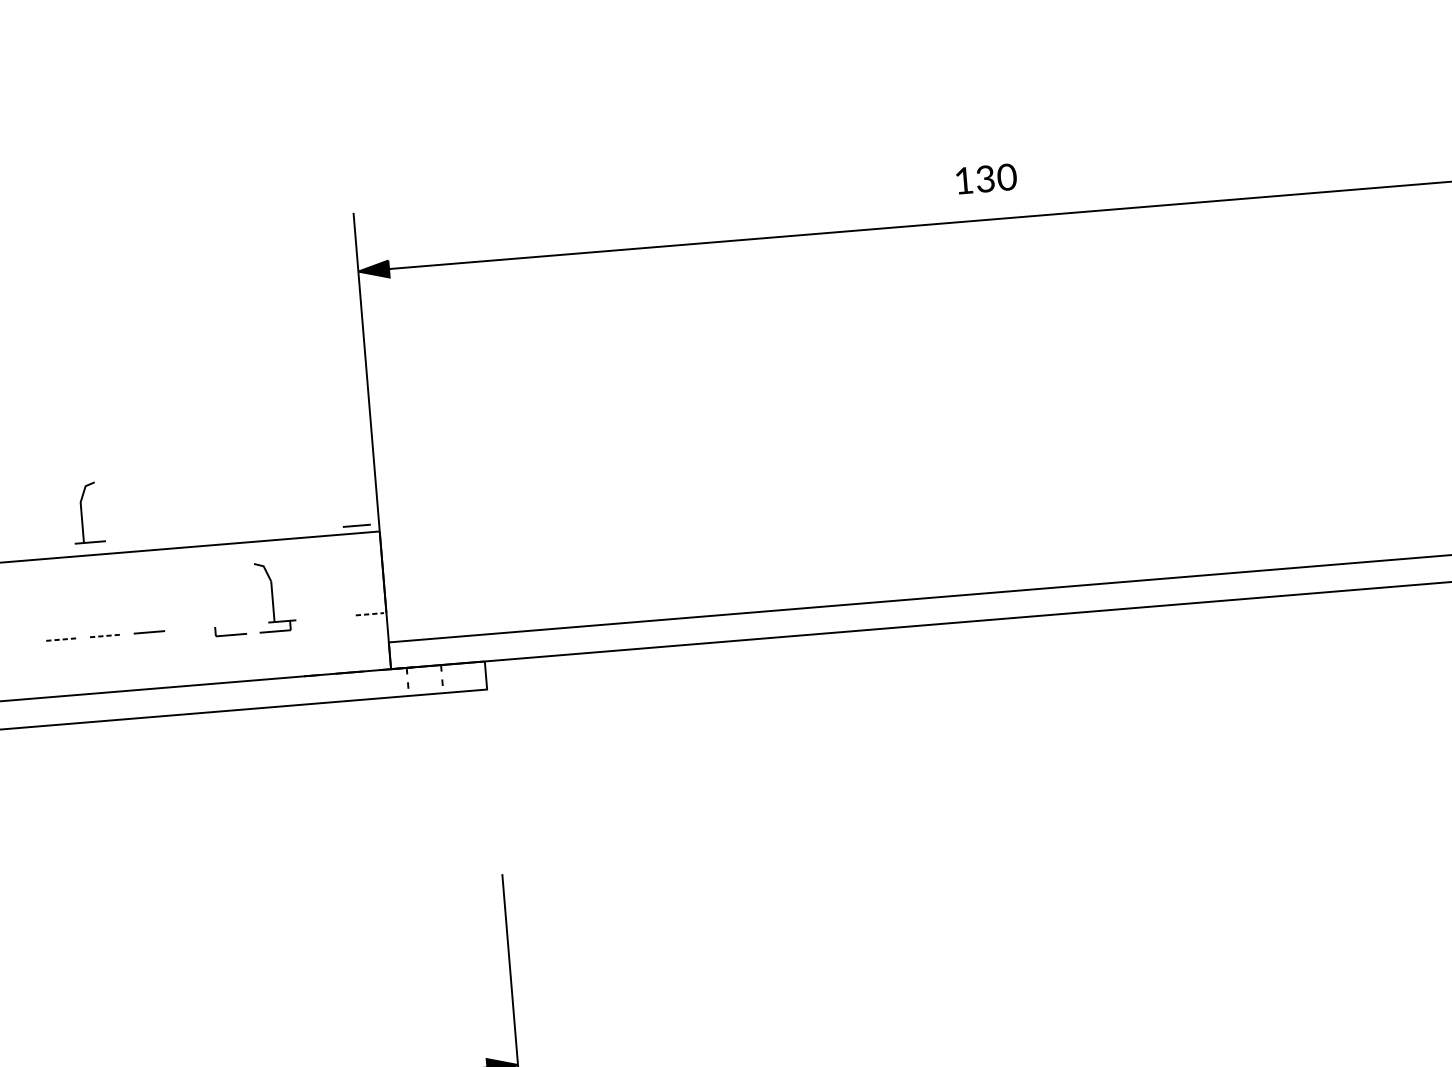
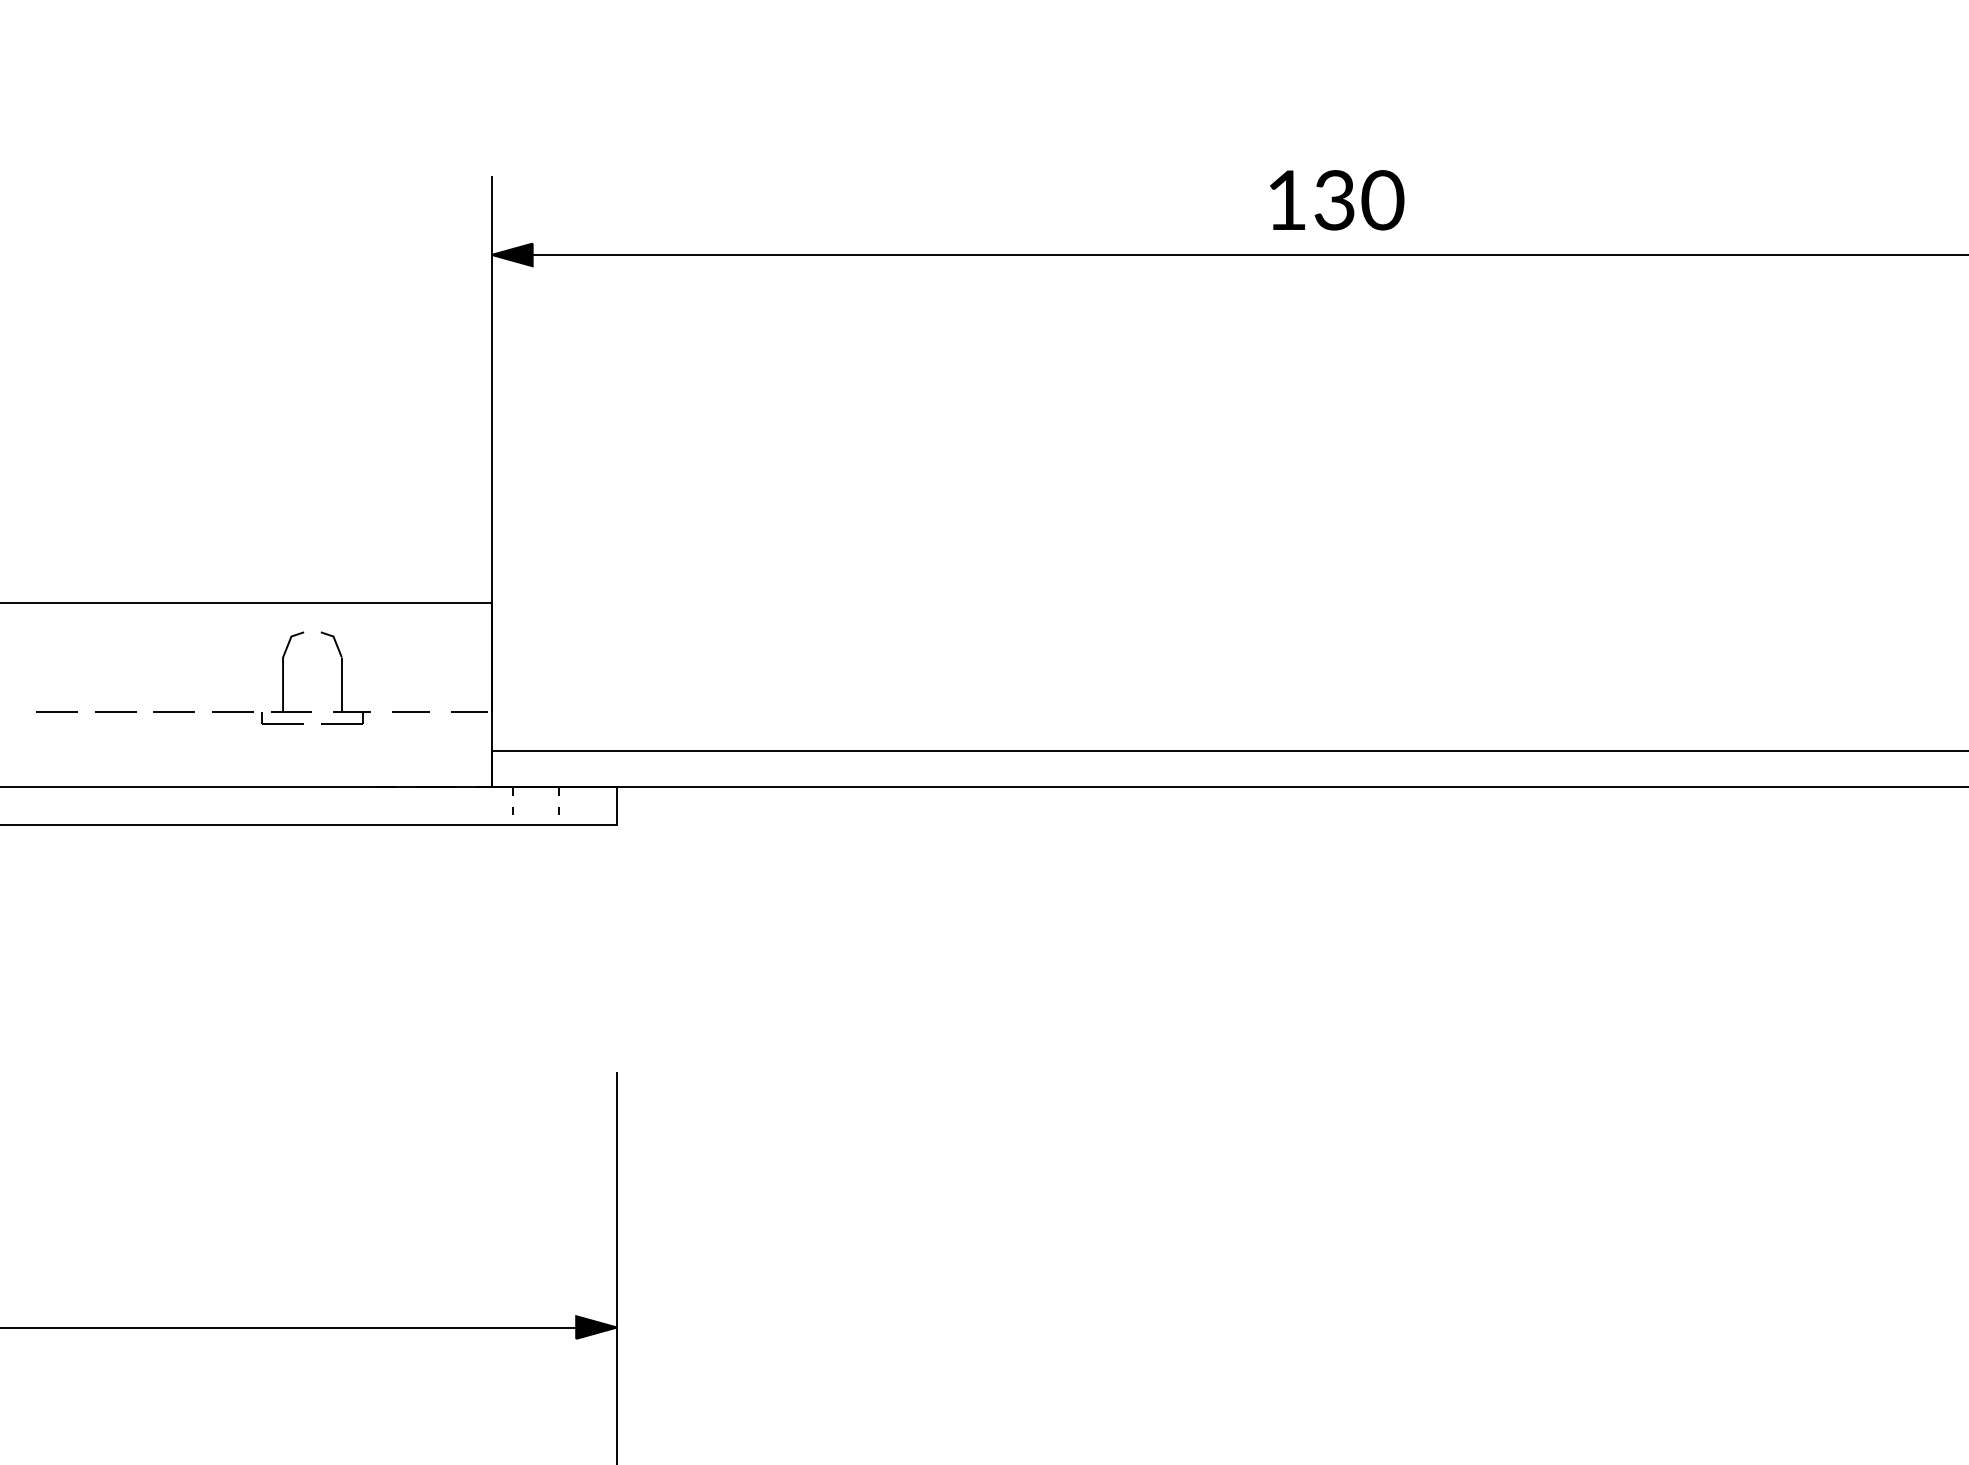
part: (986, 179) -> (1337, 200), size x1.67
part: (81, 512) -> (283, 671), moved
line: (356, 525) -> (410, 711), moved
line: (369, 613) -> (469, 711), dashed -> solid
line: (192, 628) -> (232, 711), added
line: (105, 635) -> (115, 711), dashed -> solid
line: (62, 639) -> (57, 711), dashed -> solid

